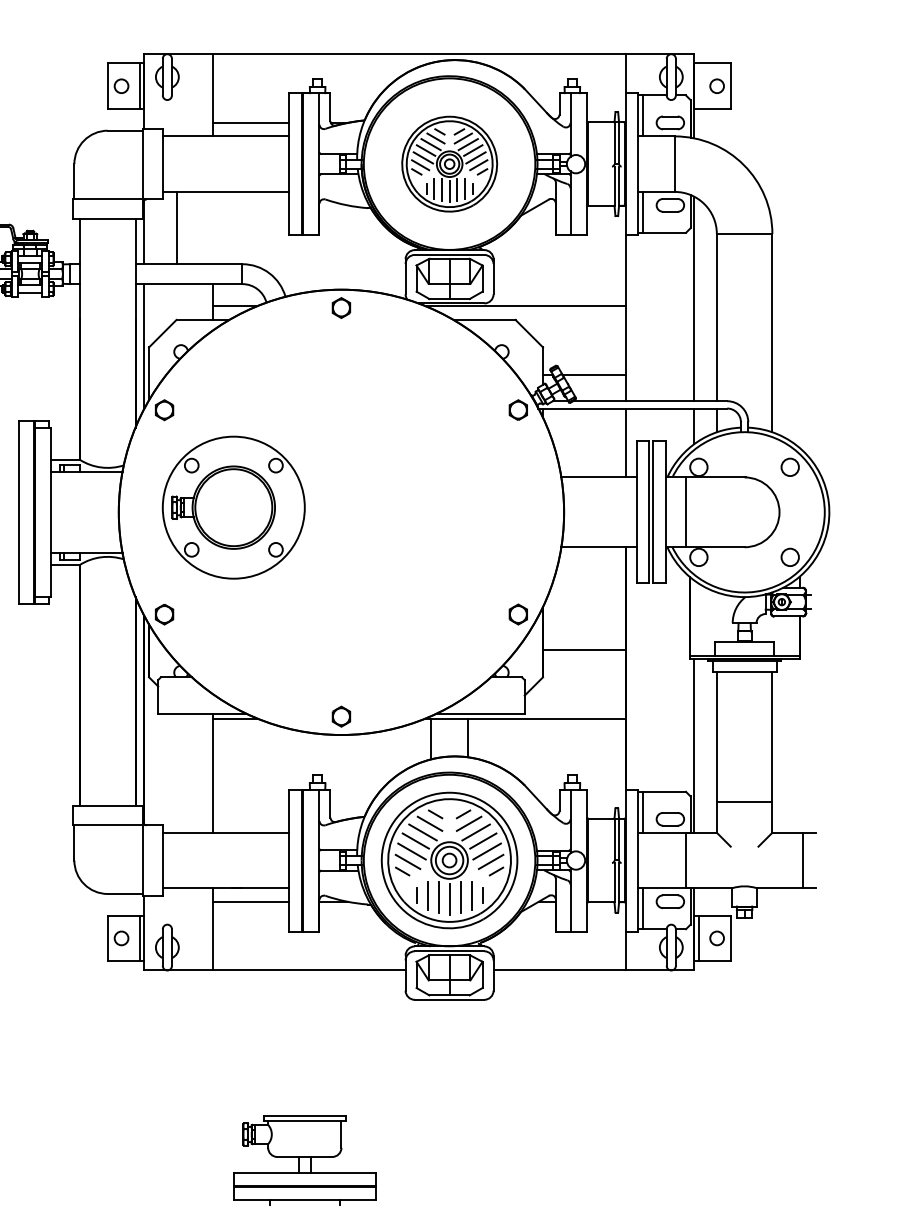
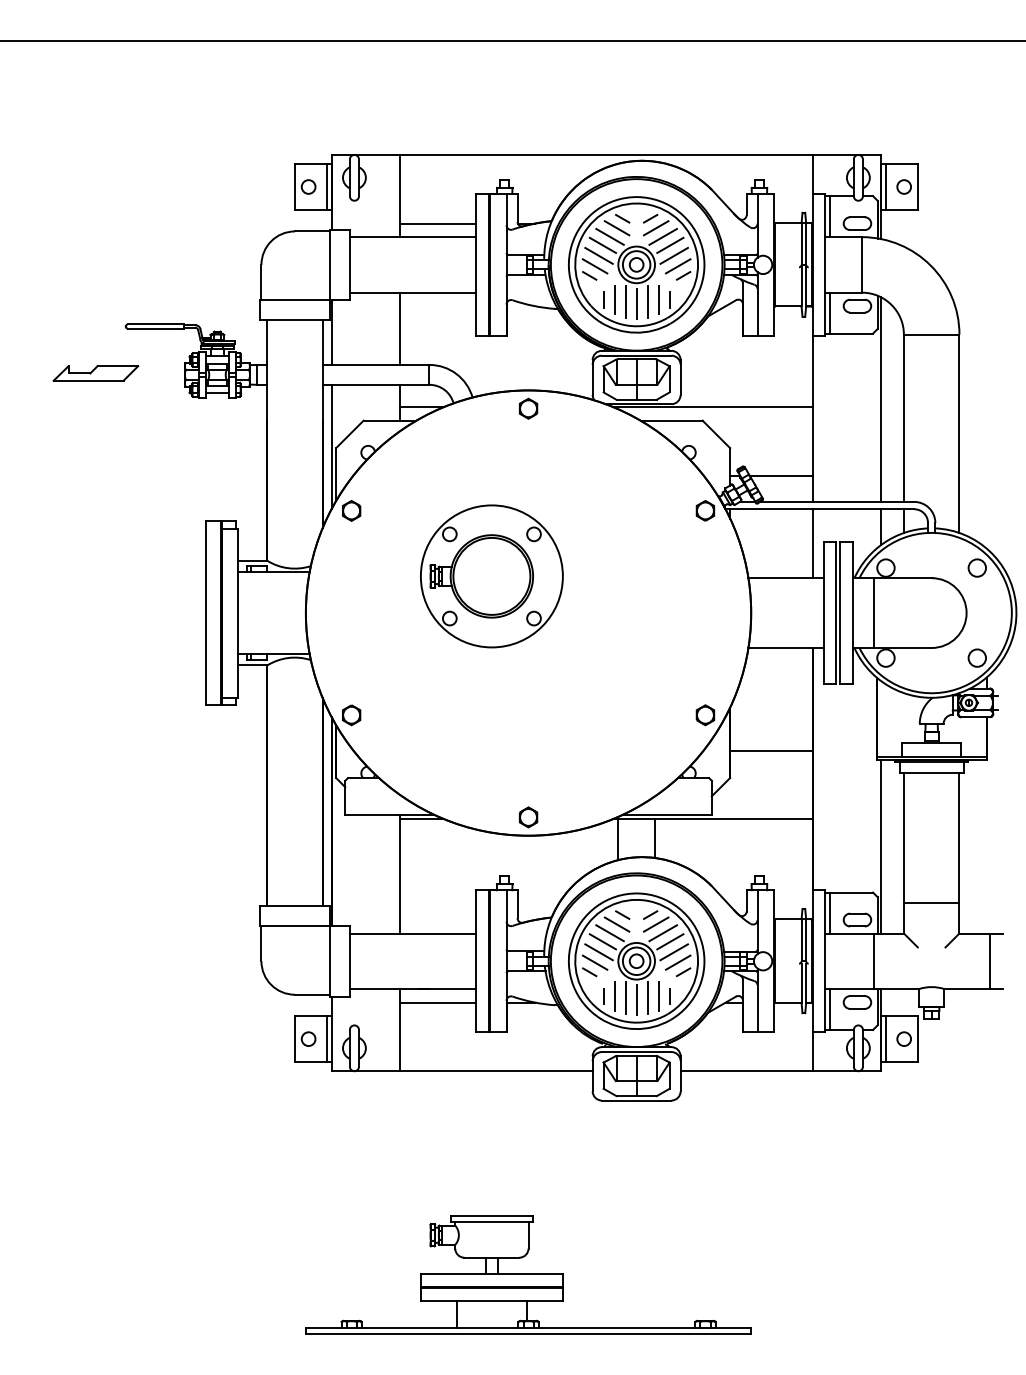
line: (698, 85) -> (885, 186), added
part: (449, 163) -> (636, 264), size x1.43
line: (177, 227) -> (400, 328), moved
part: (233, 507) -> (491, 576), moved

